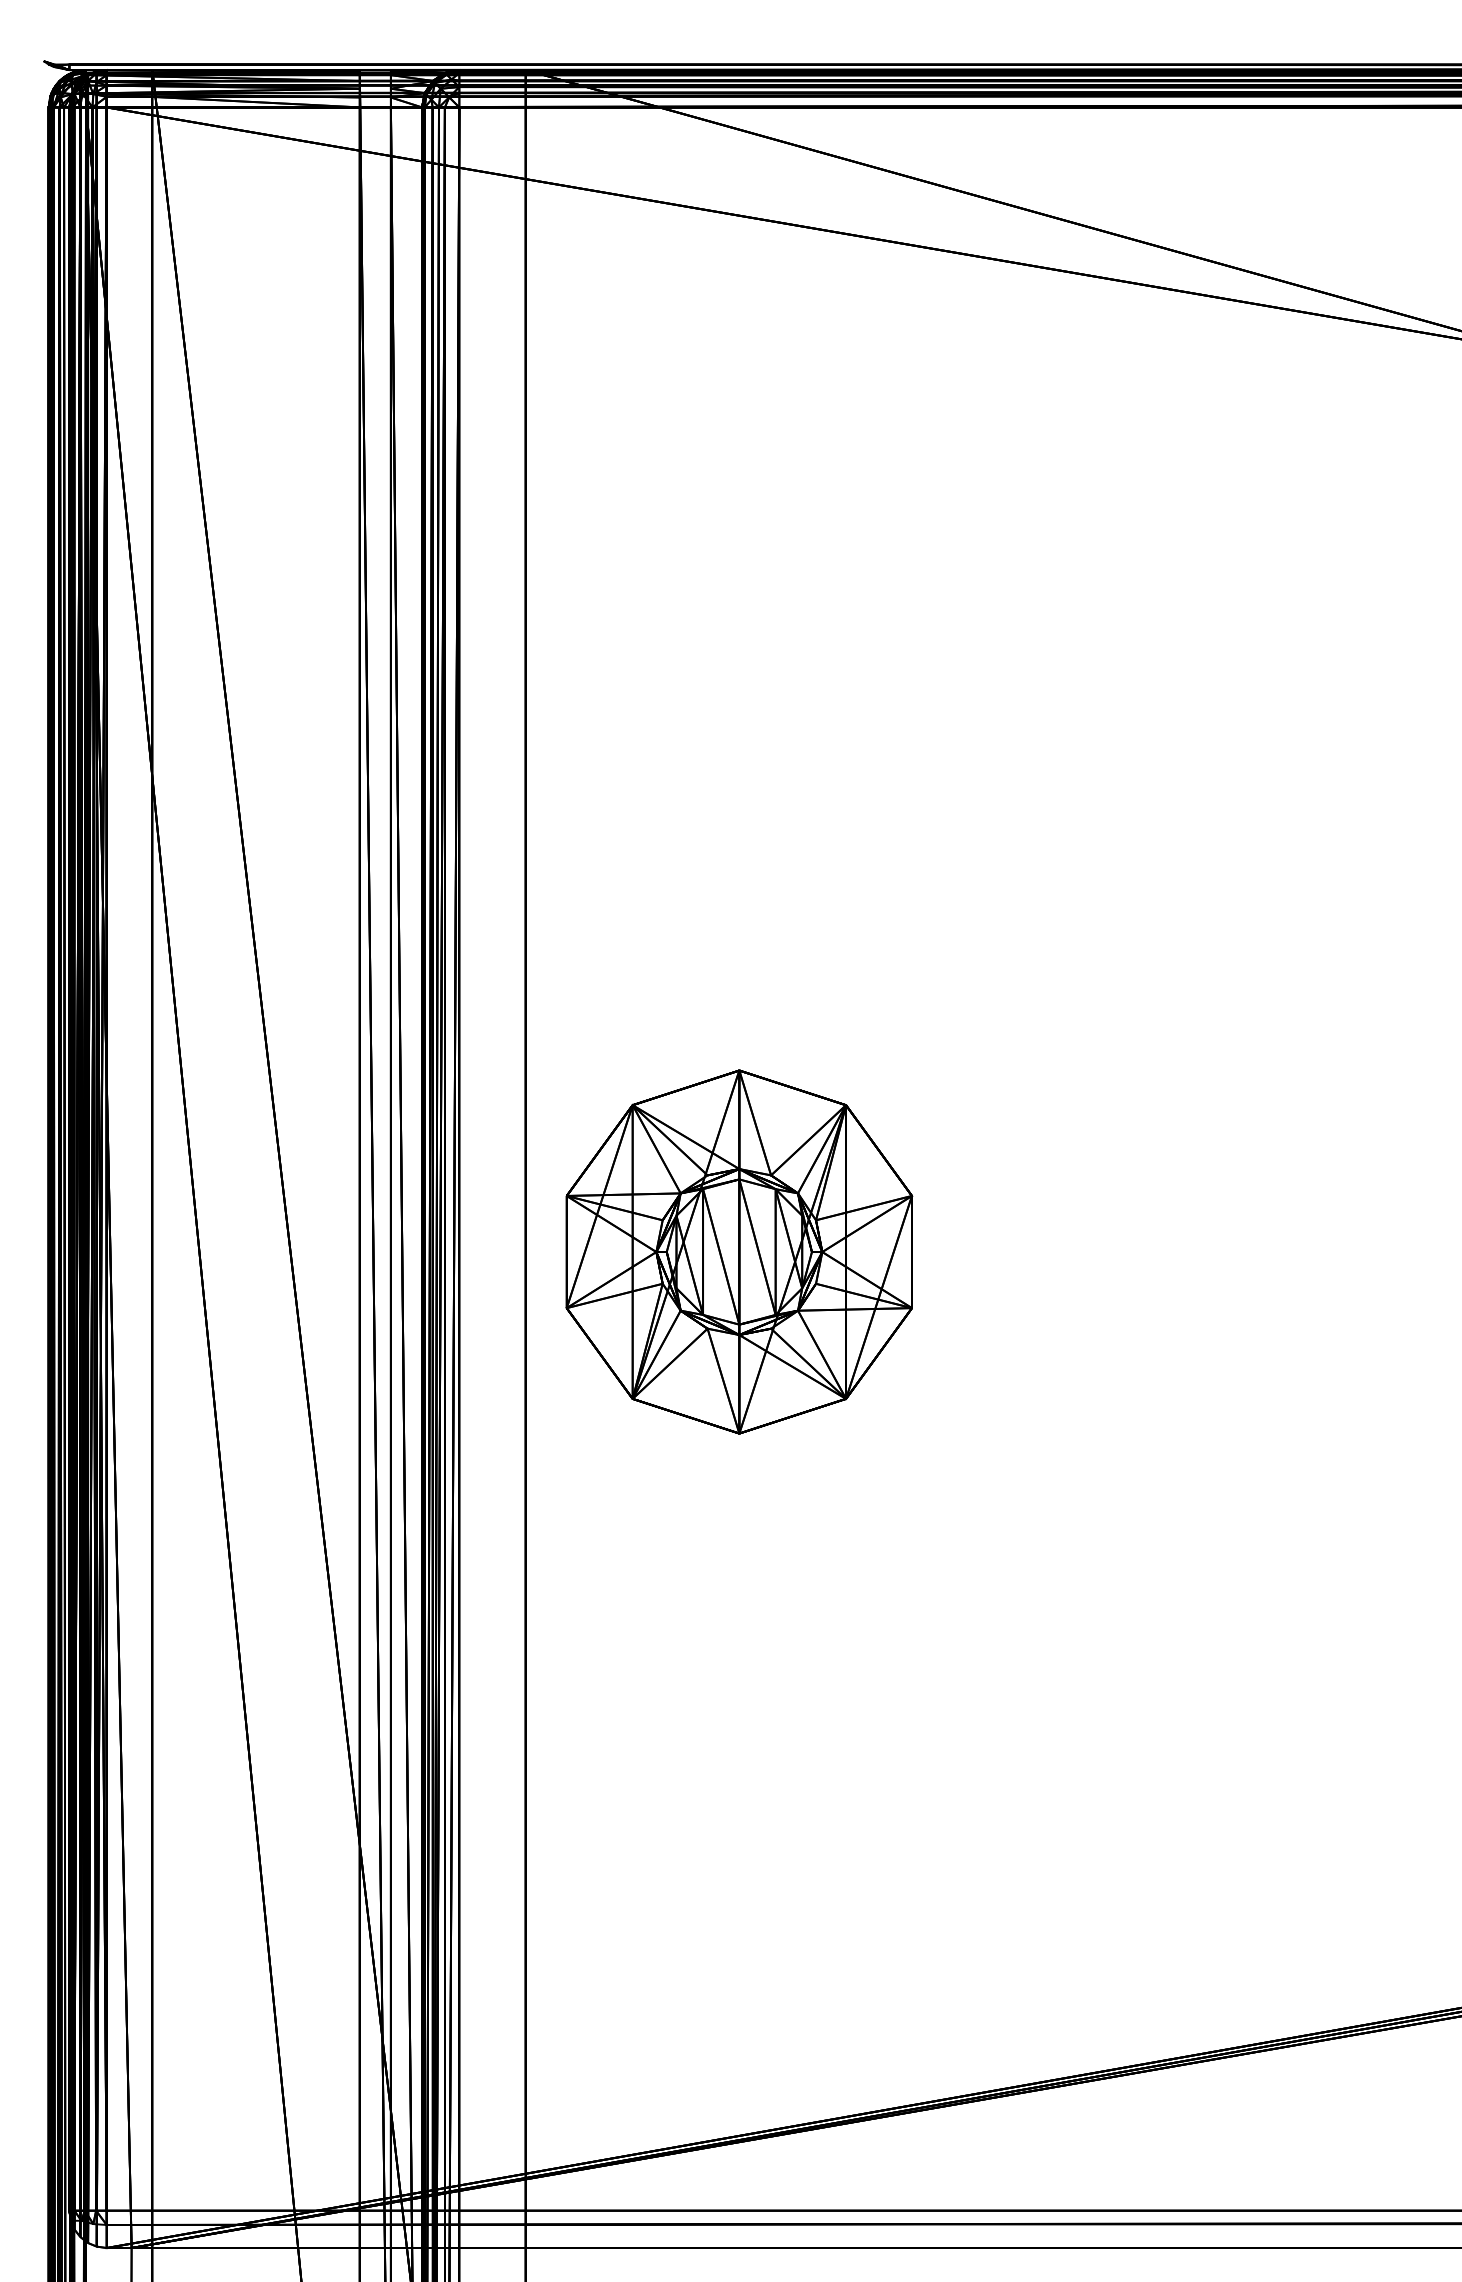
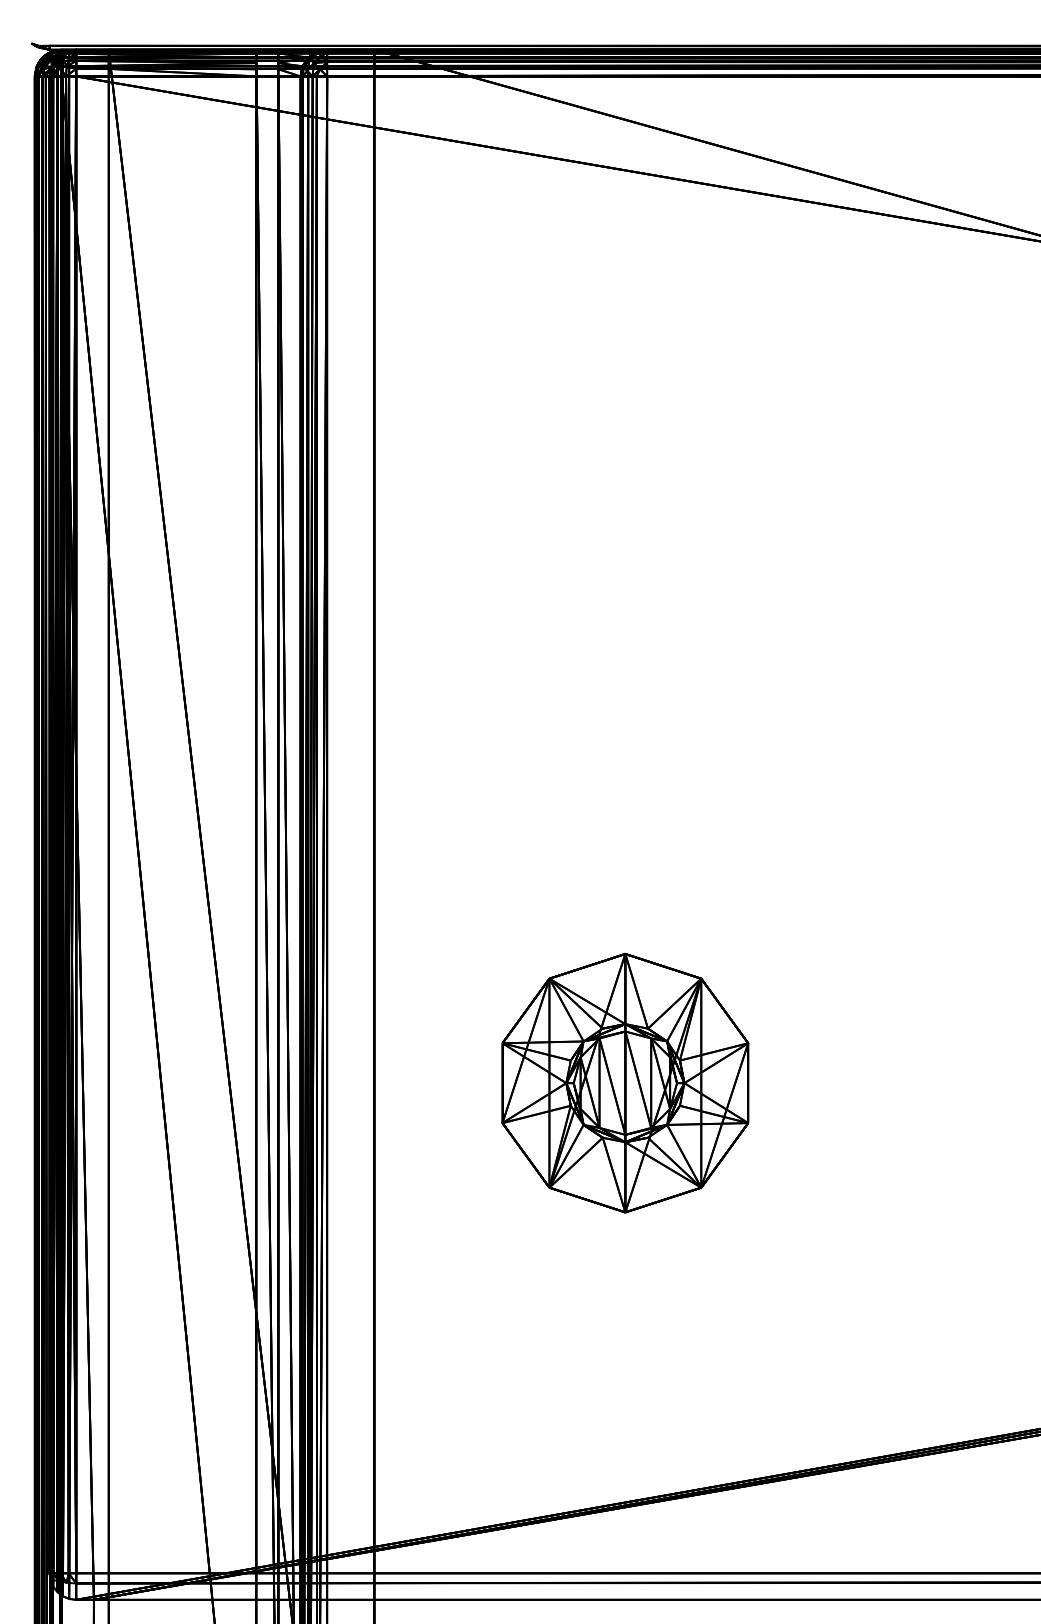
part: (739, 1251) -> (625, 1082), moved

